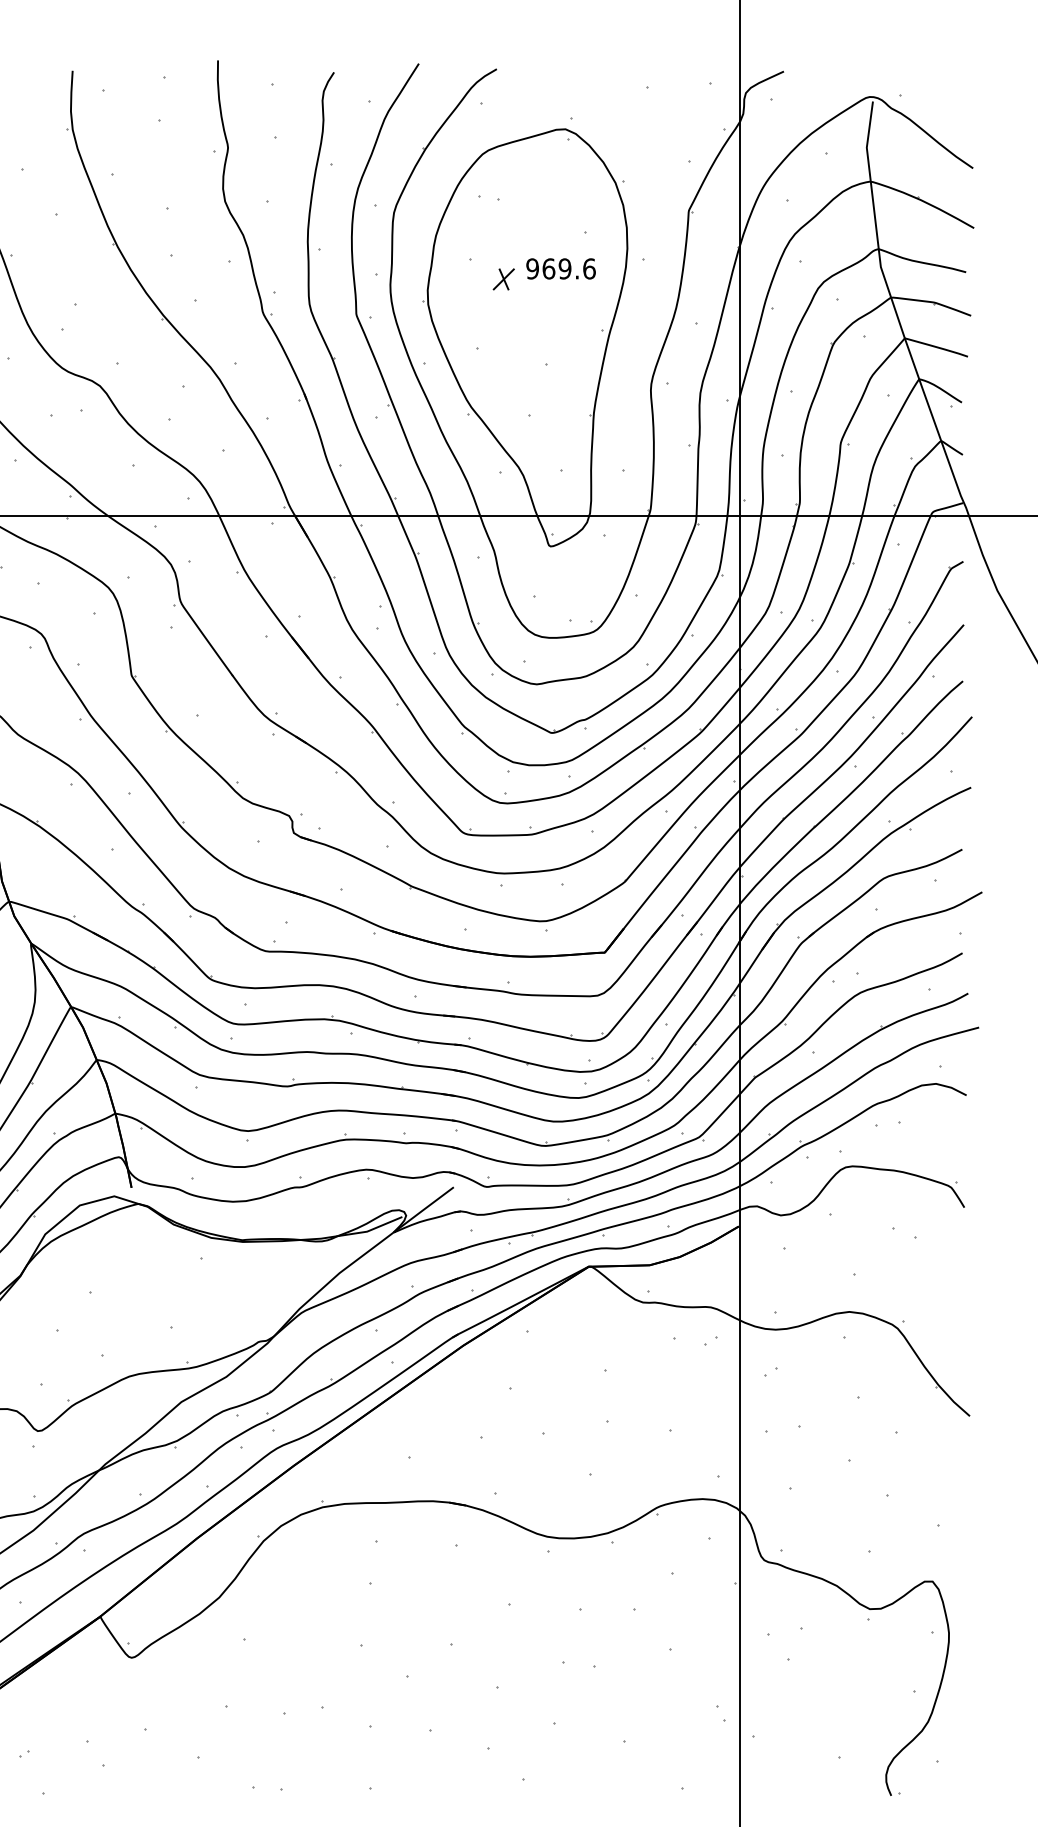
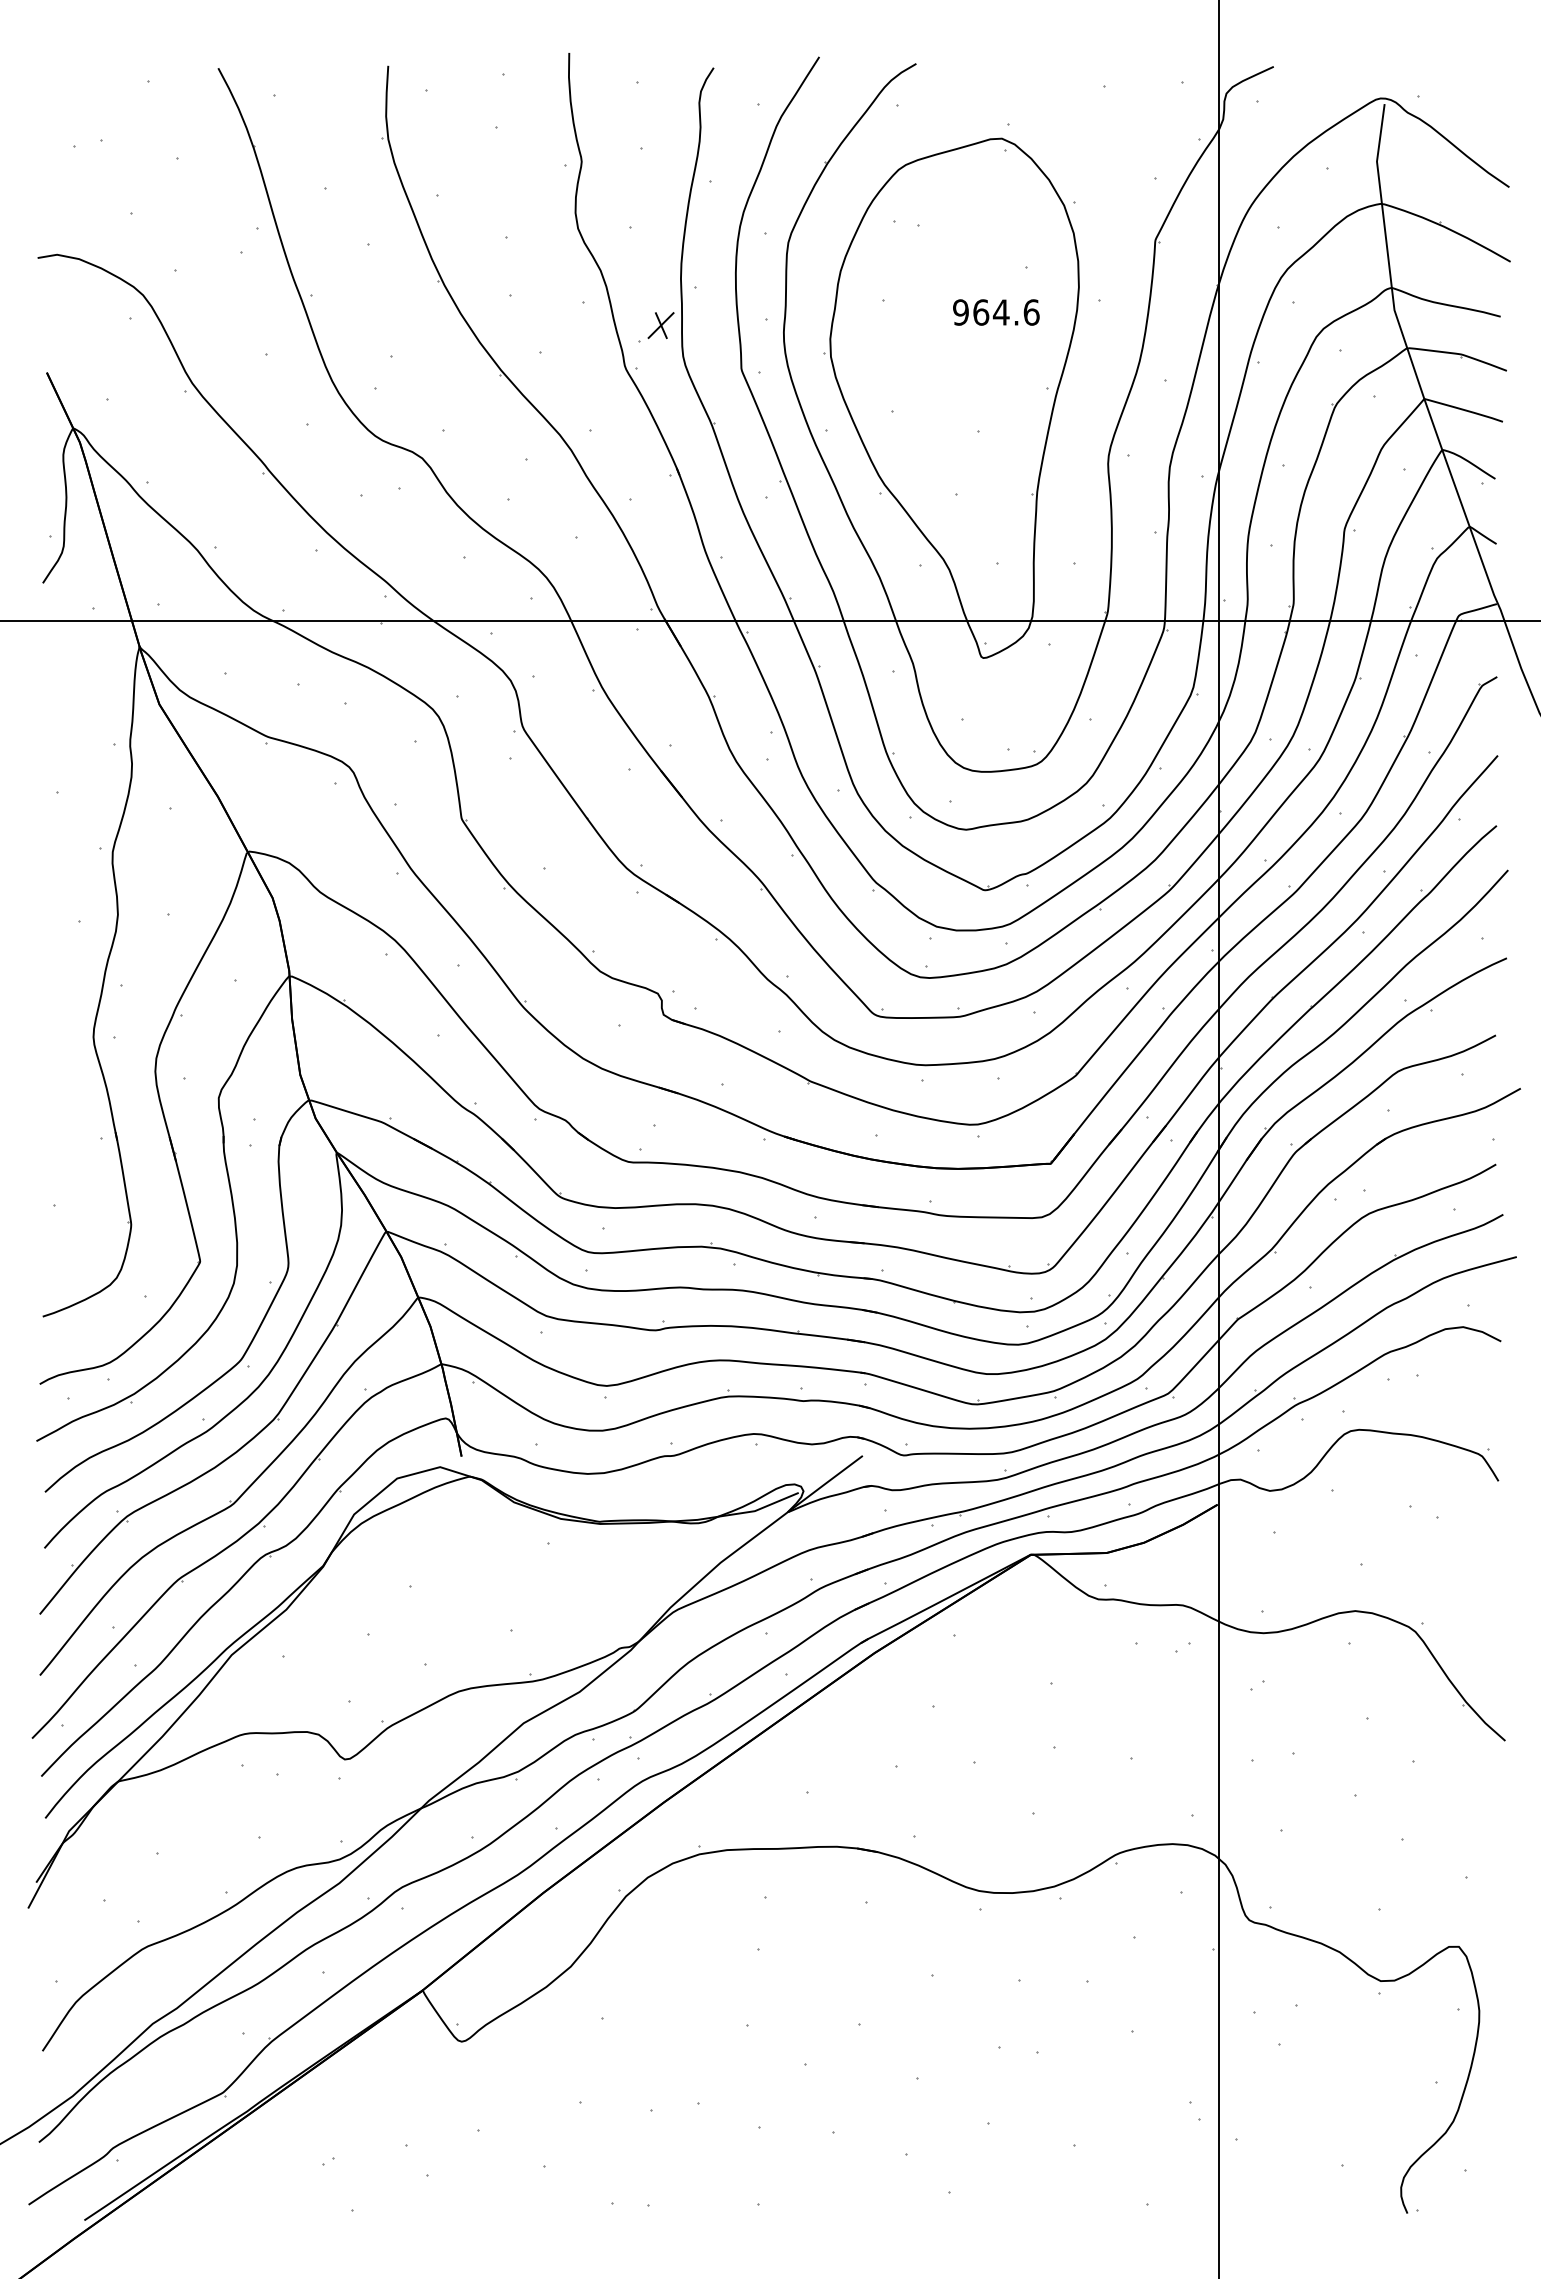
text: (564, 268) -> (1000, 312), 969.6 -> 964.6
part: (503, 279) -> (660, 325), moved

